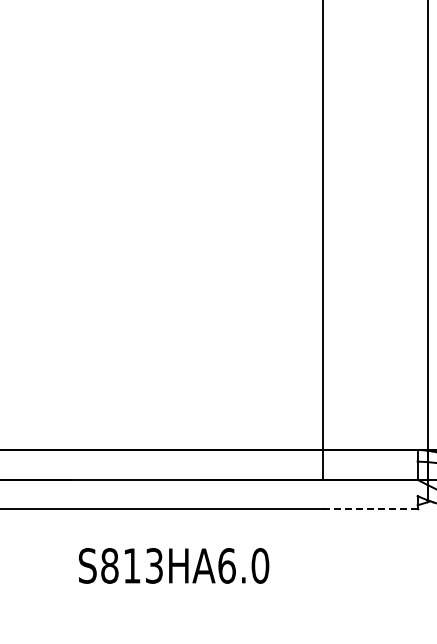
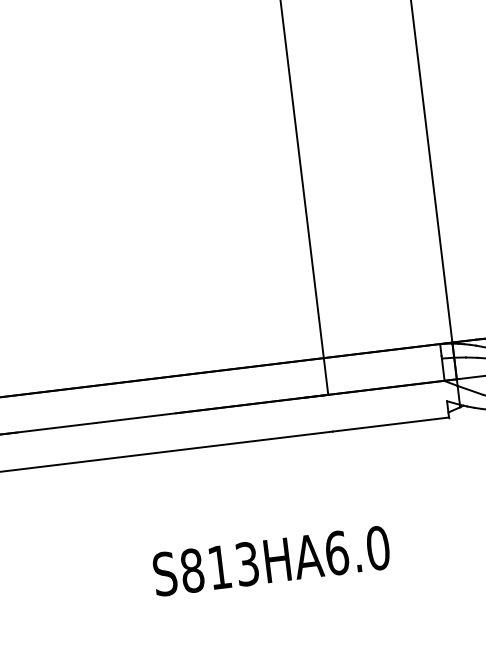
line: (370, 509) -> (390, 424), dashed -> solid
text: (174, 565) -> (272, 560), moved

